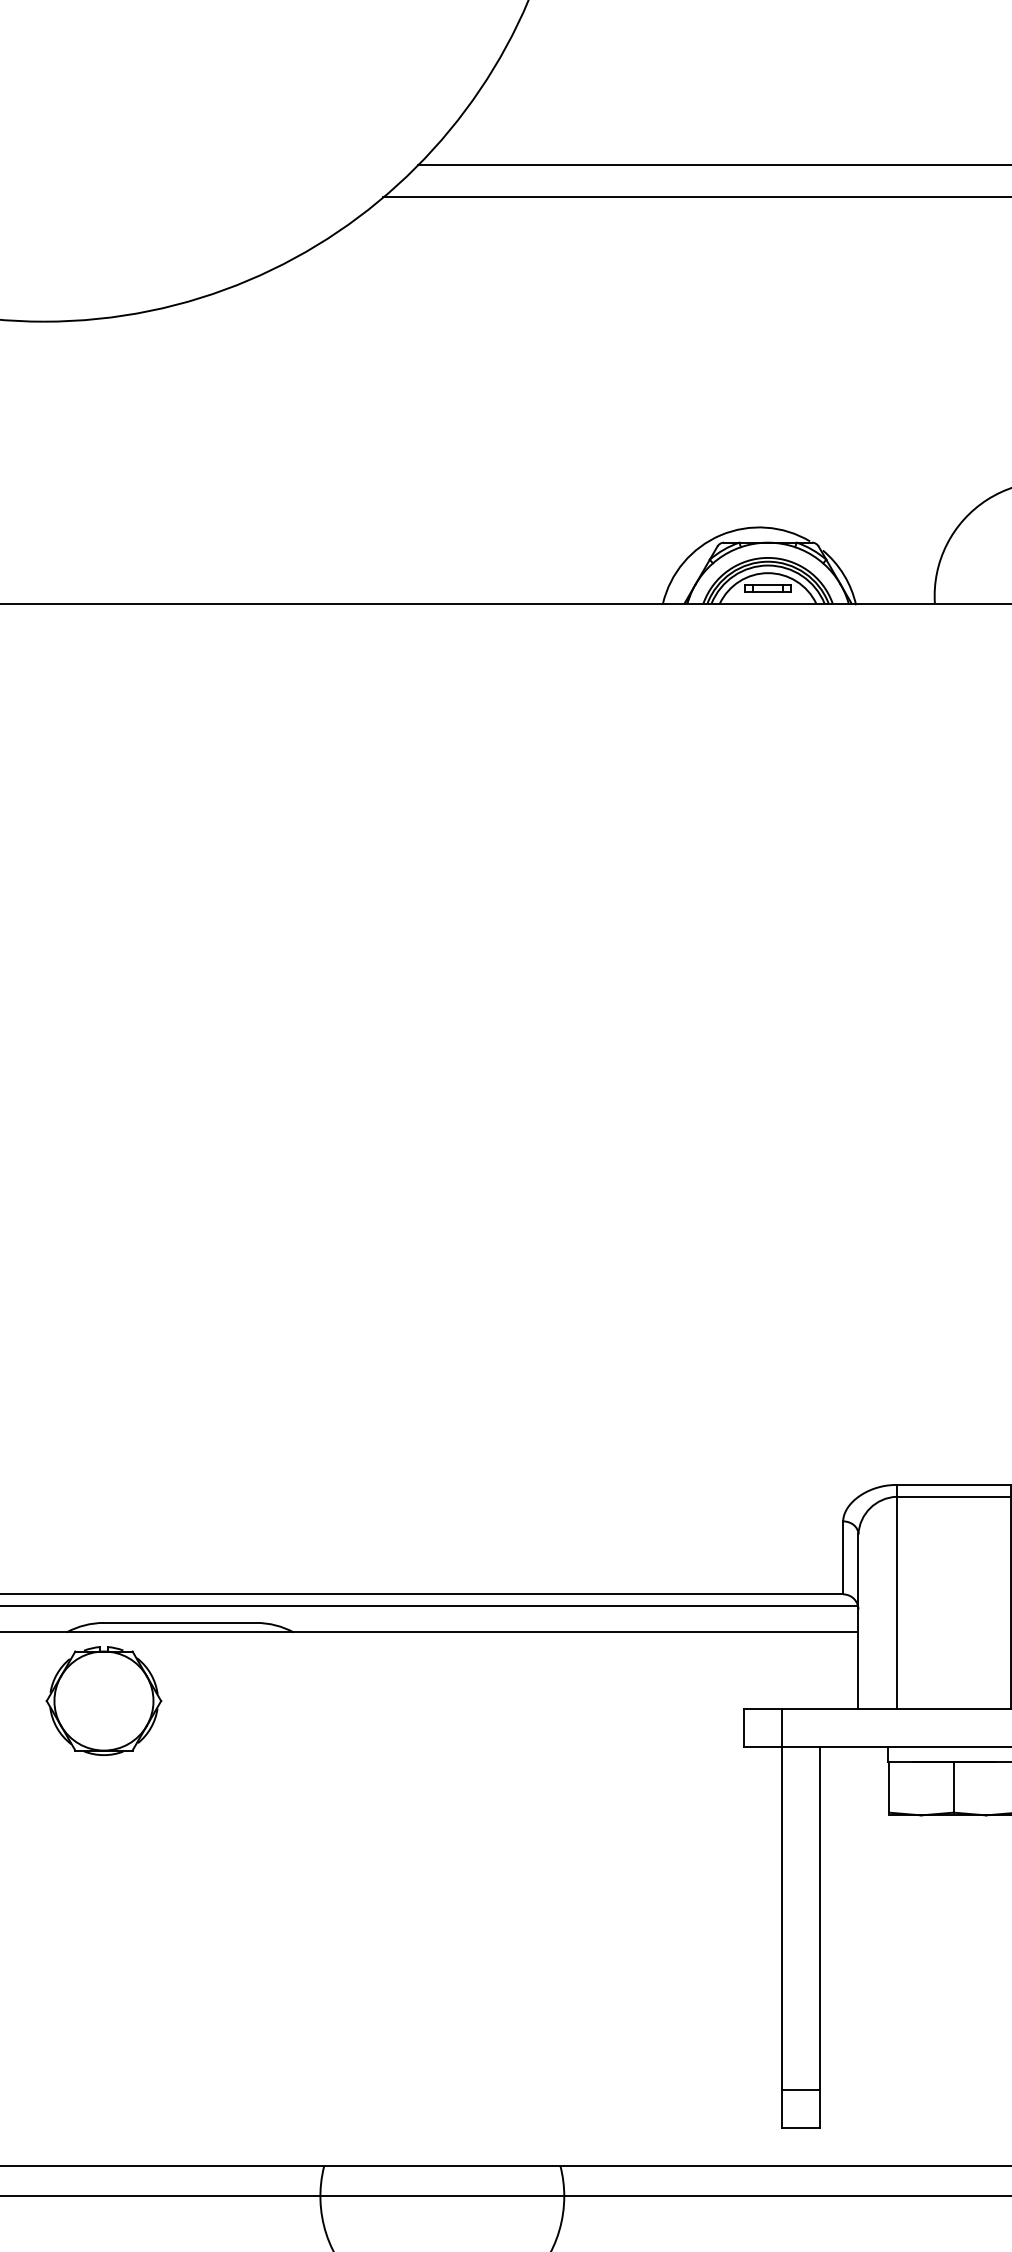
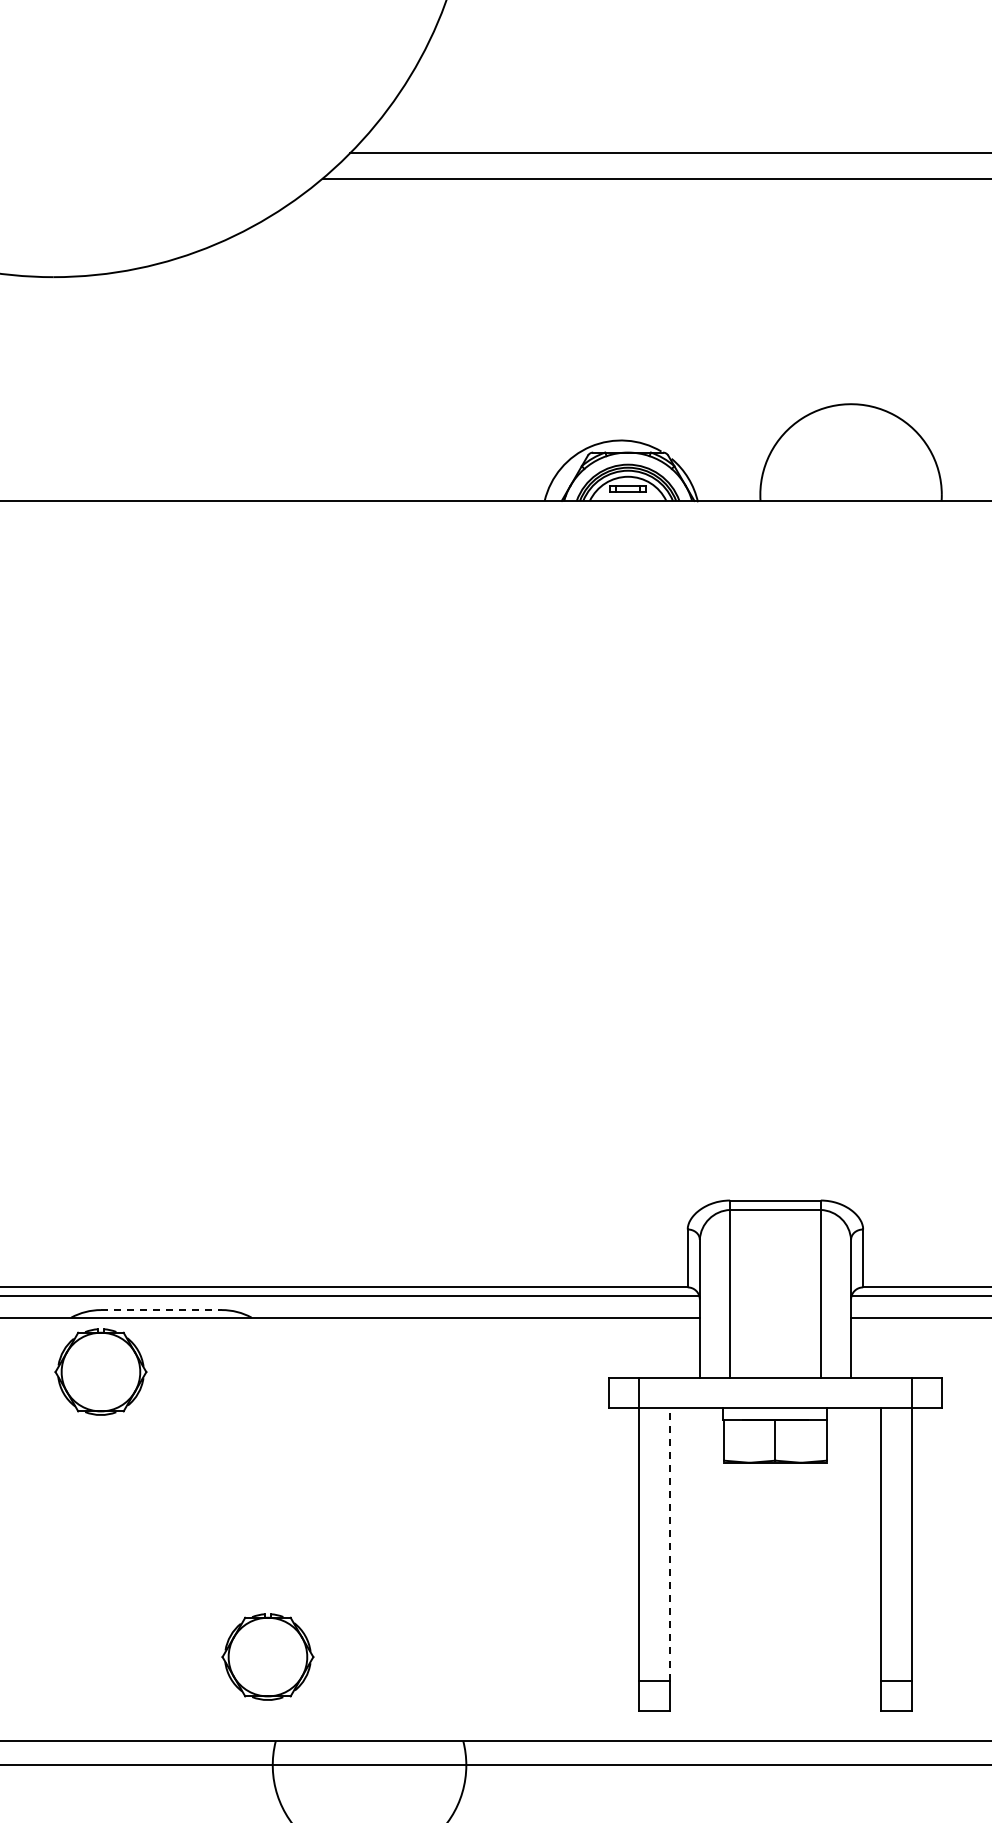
line: (180, 1623) -> (161, 1310), solid -> dashed
line: (820, 1917) -> (669, 1543), solid -> dashed
part: (313, 2059) -> (267, 1656), added

